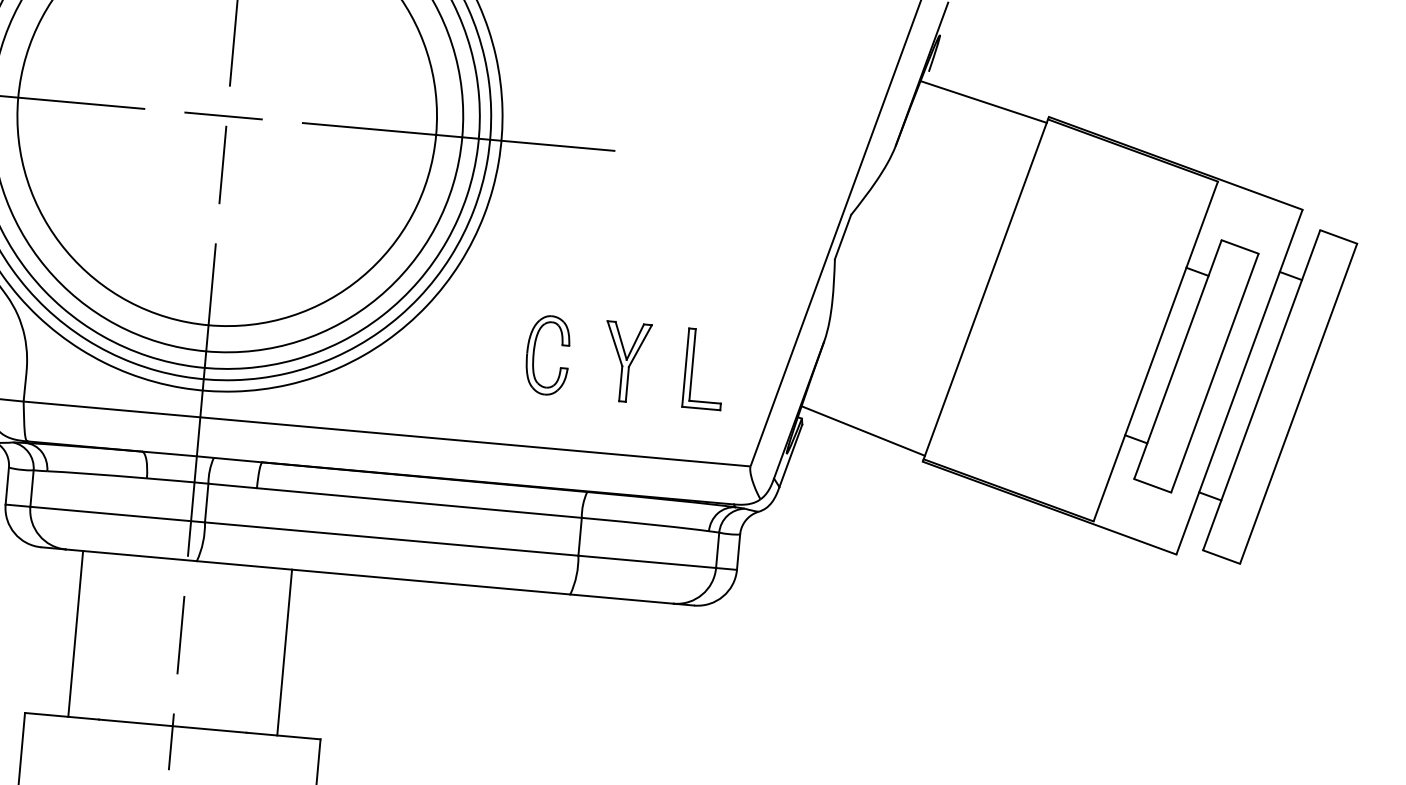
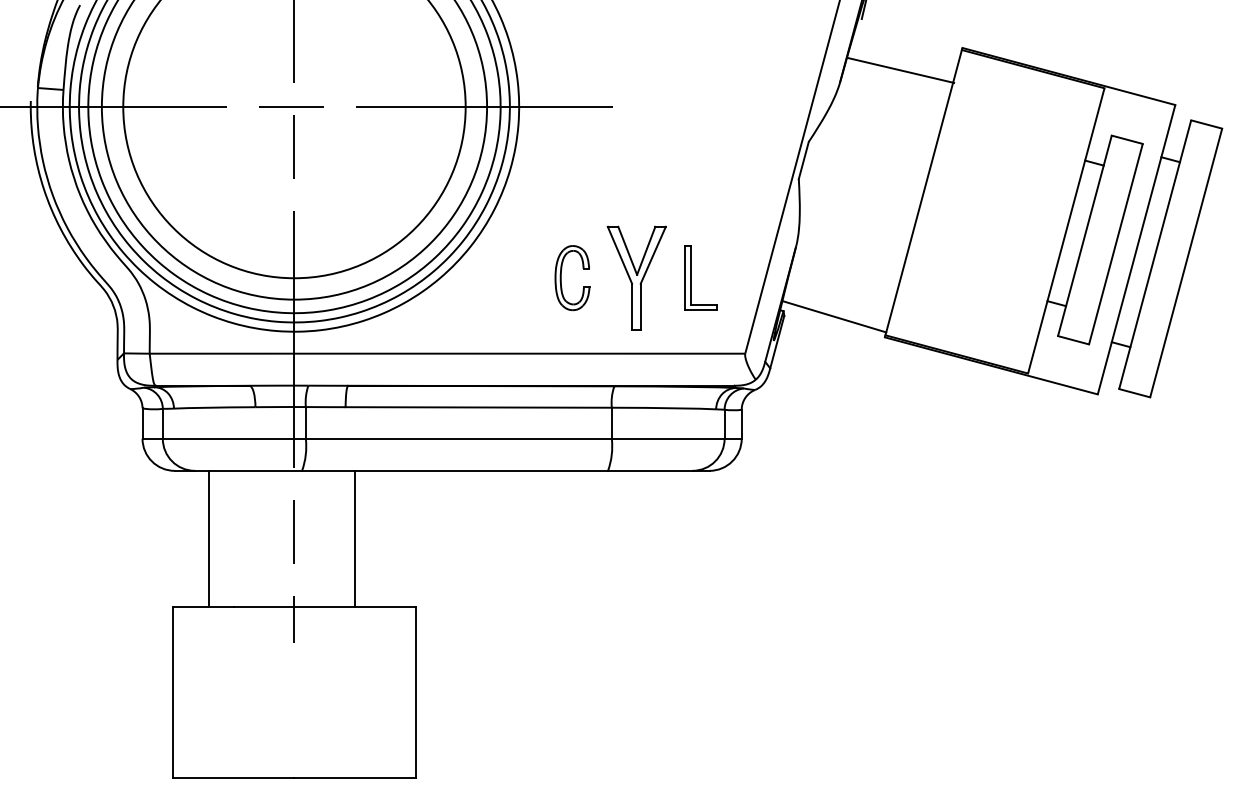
line: (983, 101) -> (901, 70), moved
part: (626, 361) -> (636, 277), size x1.6
line: (285, 652) -> (355, 538), moved

